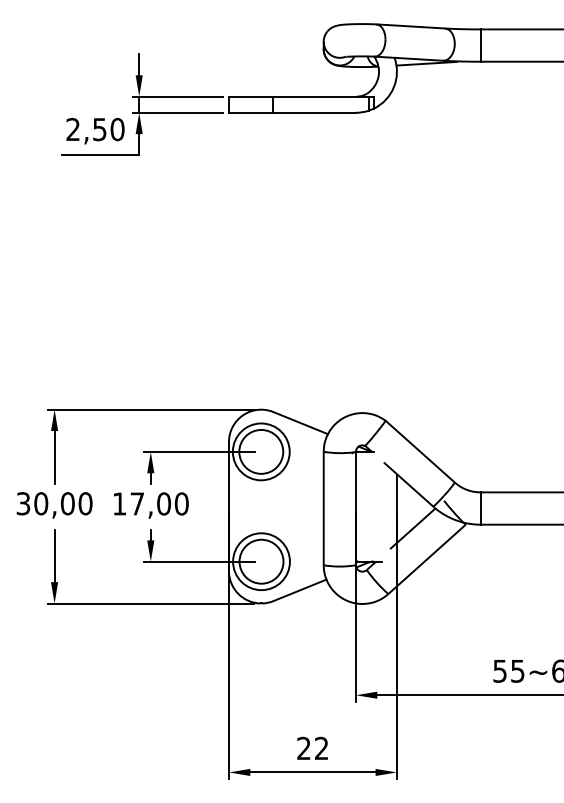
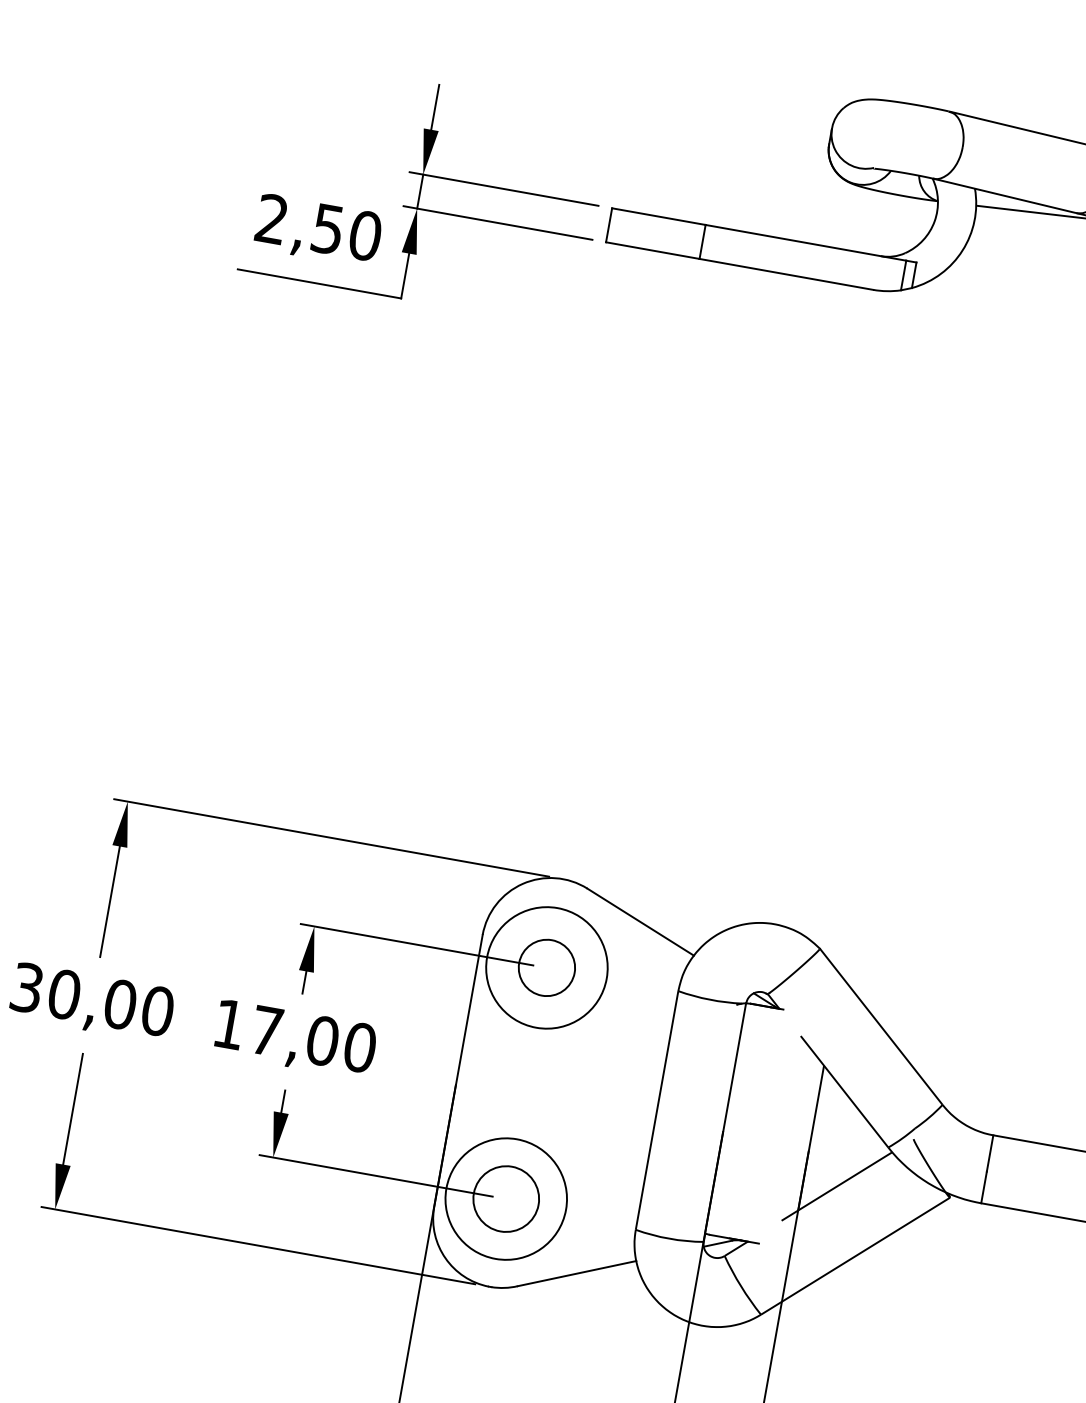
circle: (261, 451) -> (547, 967), size x0.6
circle: (261, 561) -> (506, 1198), size x0.7

